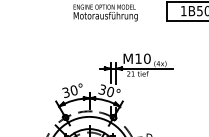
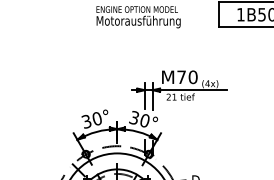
text: (138, 58) -> (181, 76), M10 -> M70

